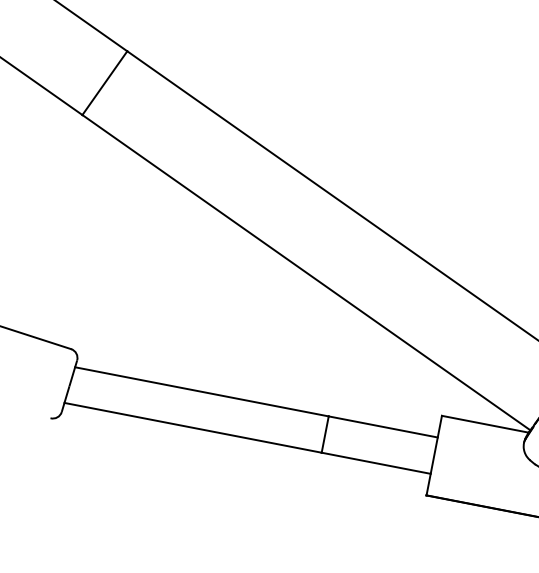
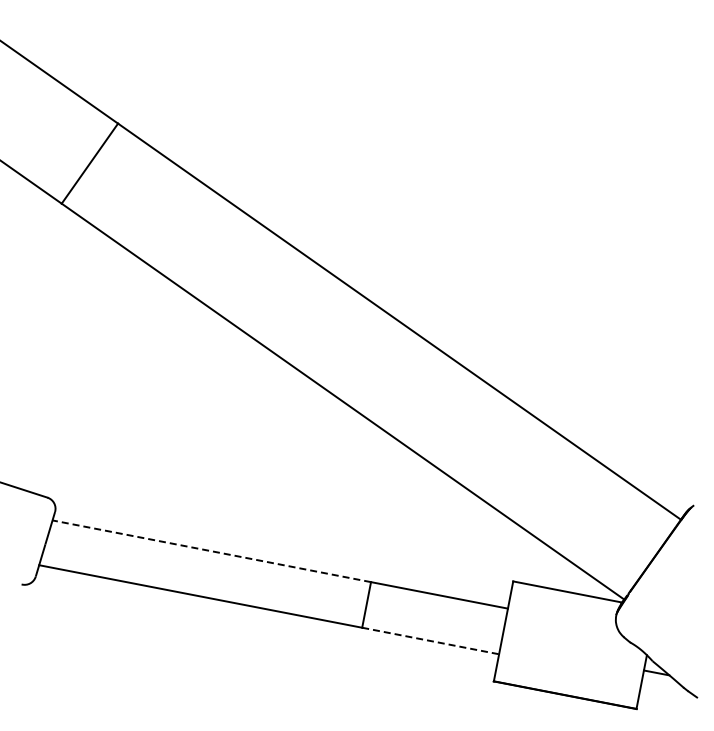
line: (201, 392) -> (211, 551), solid -> dashed
line: (376, 463) -> (430, 641), solid -> dashed

